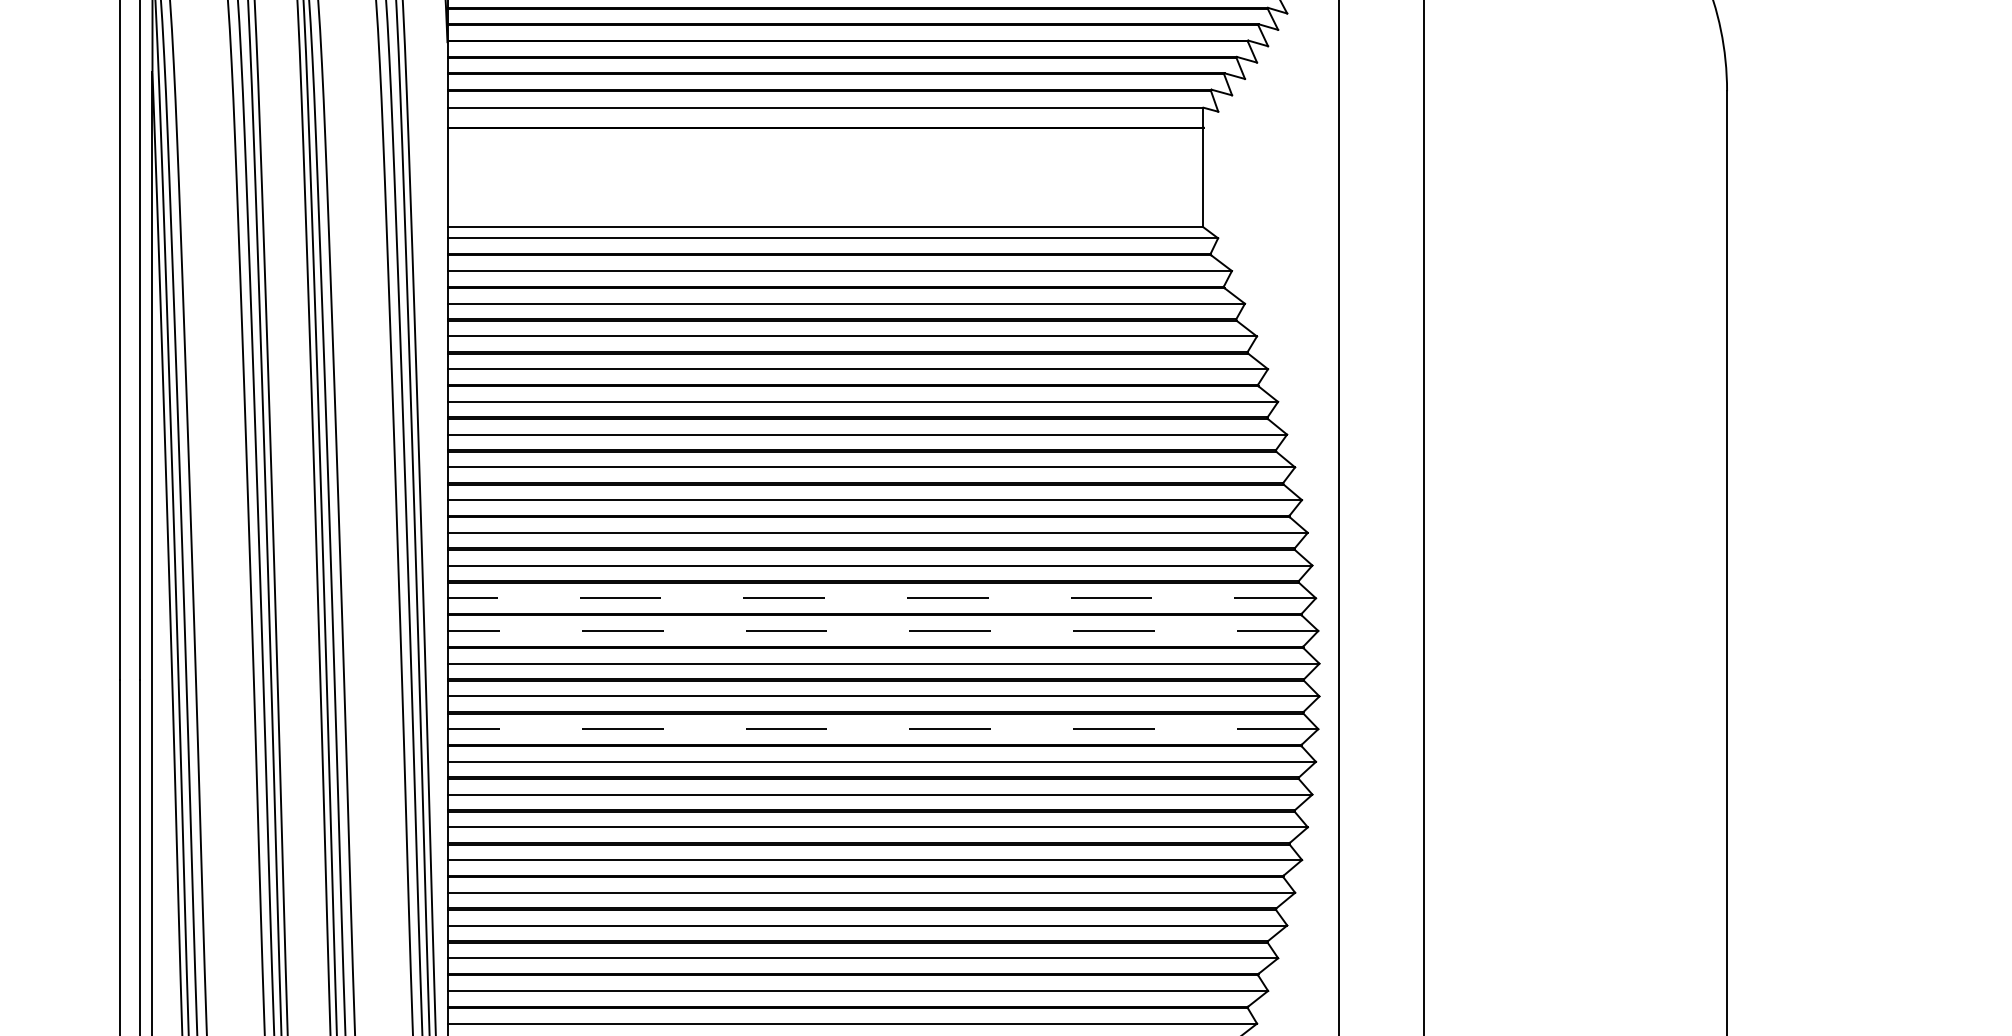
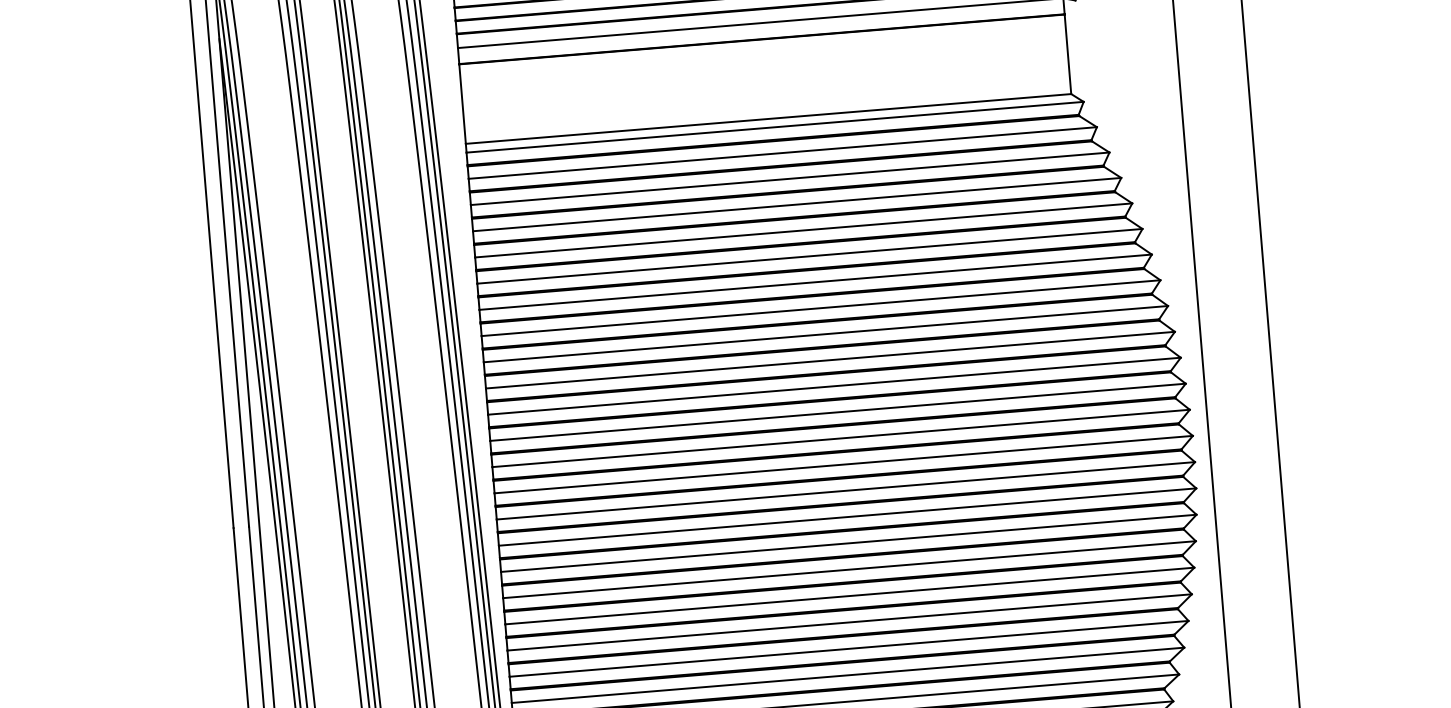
line: (881, 598) -> (837, 412), dashed -> solid
line: (882, 630) -> (840, 438), dashed -> solid
line: (882, 729) -> (847, 517), dashed -> solid

